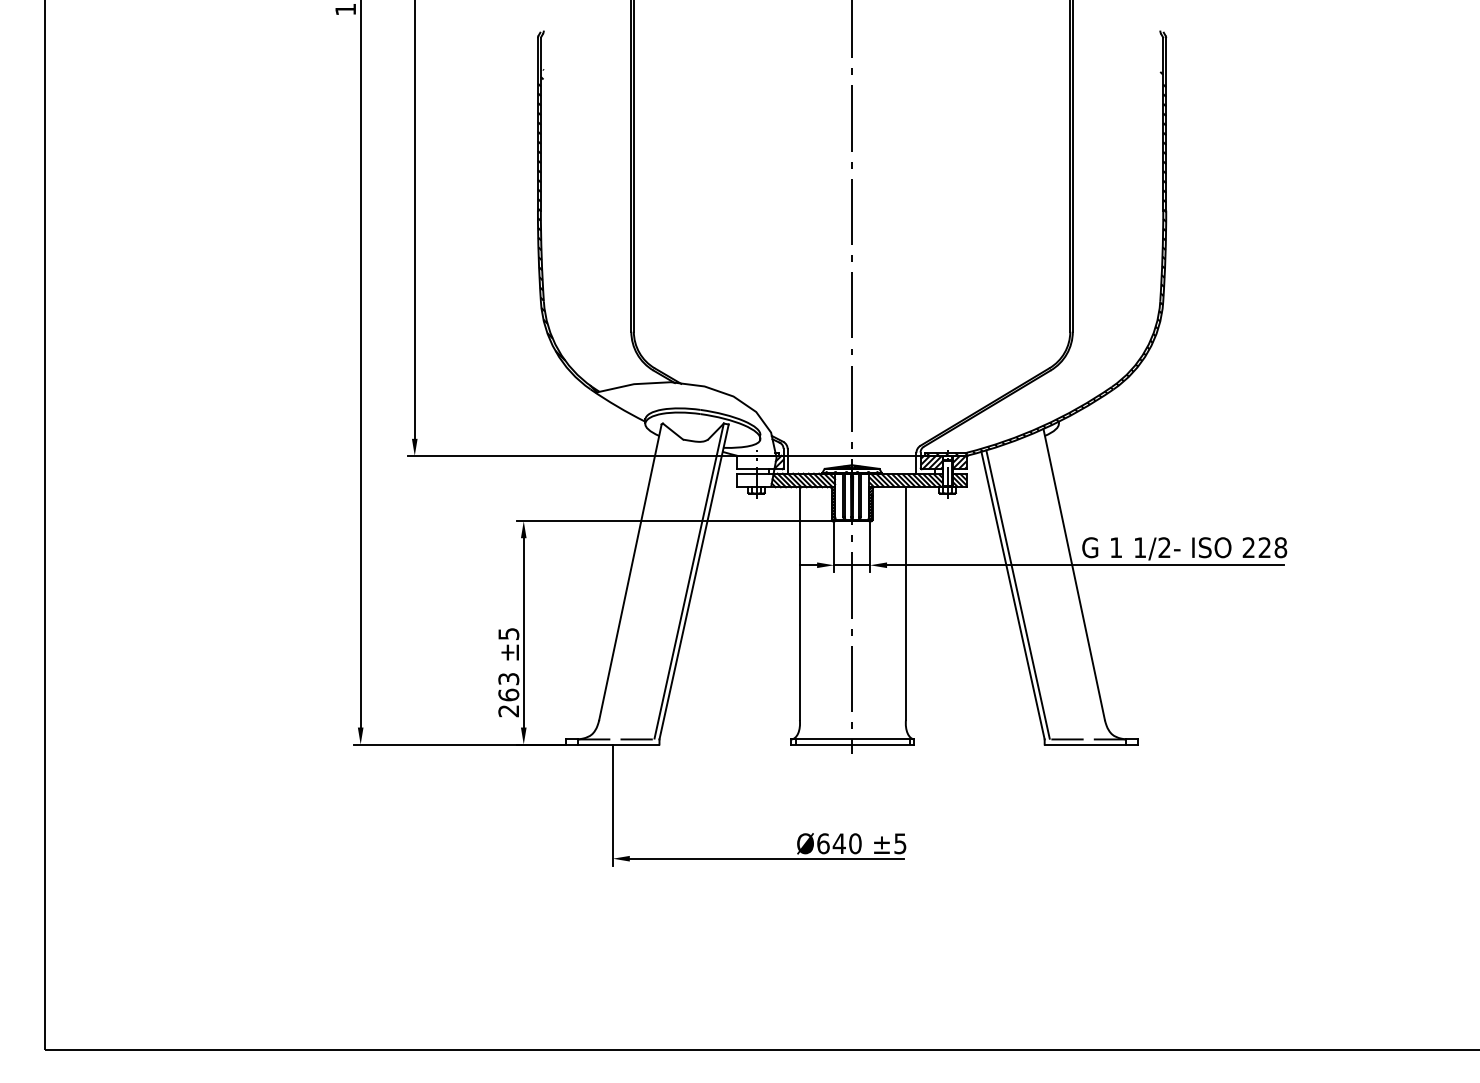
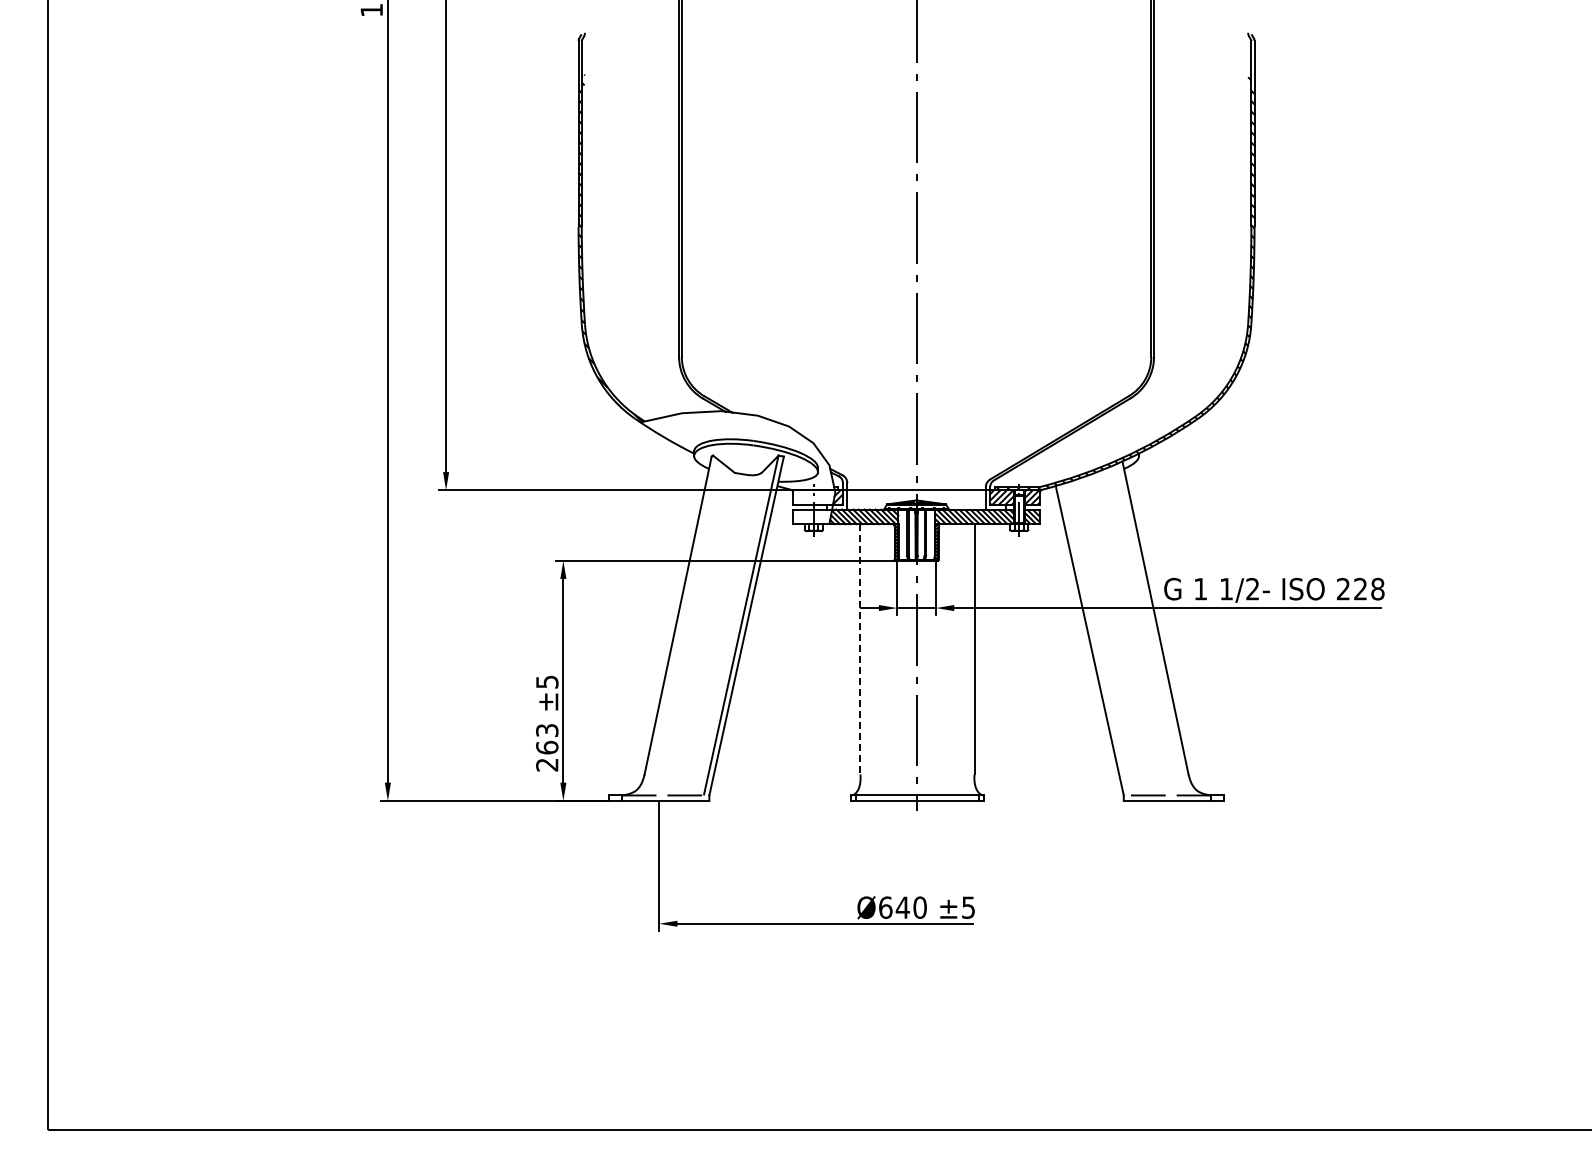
line: (1018, 594) -> (1095, 639), removed
line: (799, 603) -> (860, 649), solid -> dashed

